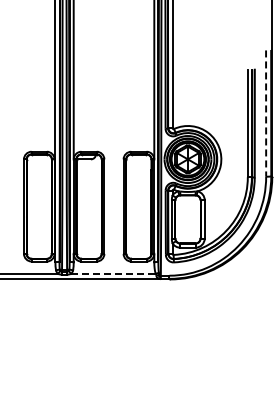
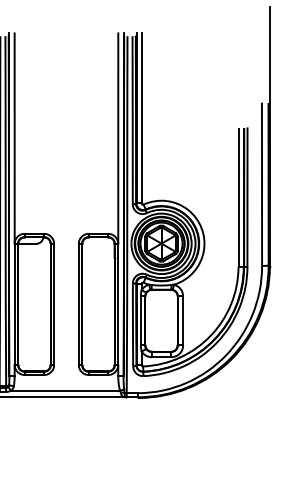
line: (266, 114) -> (262, 185), dashed -> solid
line: (113, 273) -> (65, 390), dashed -> solid

